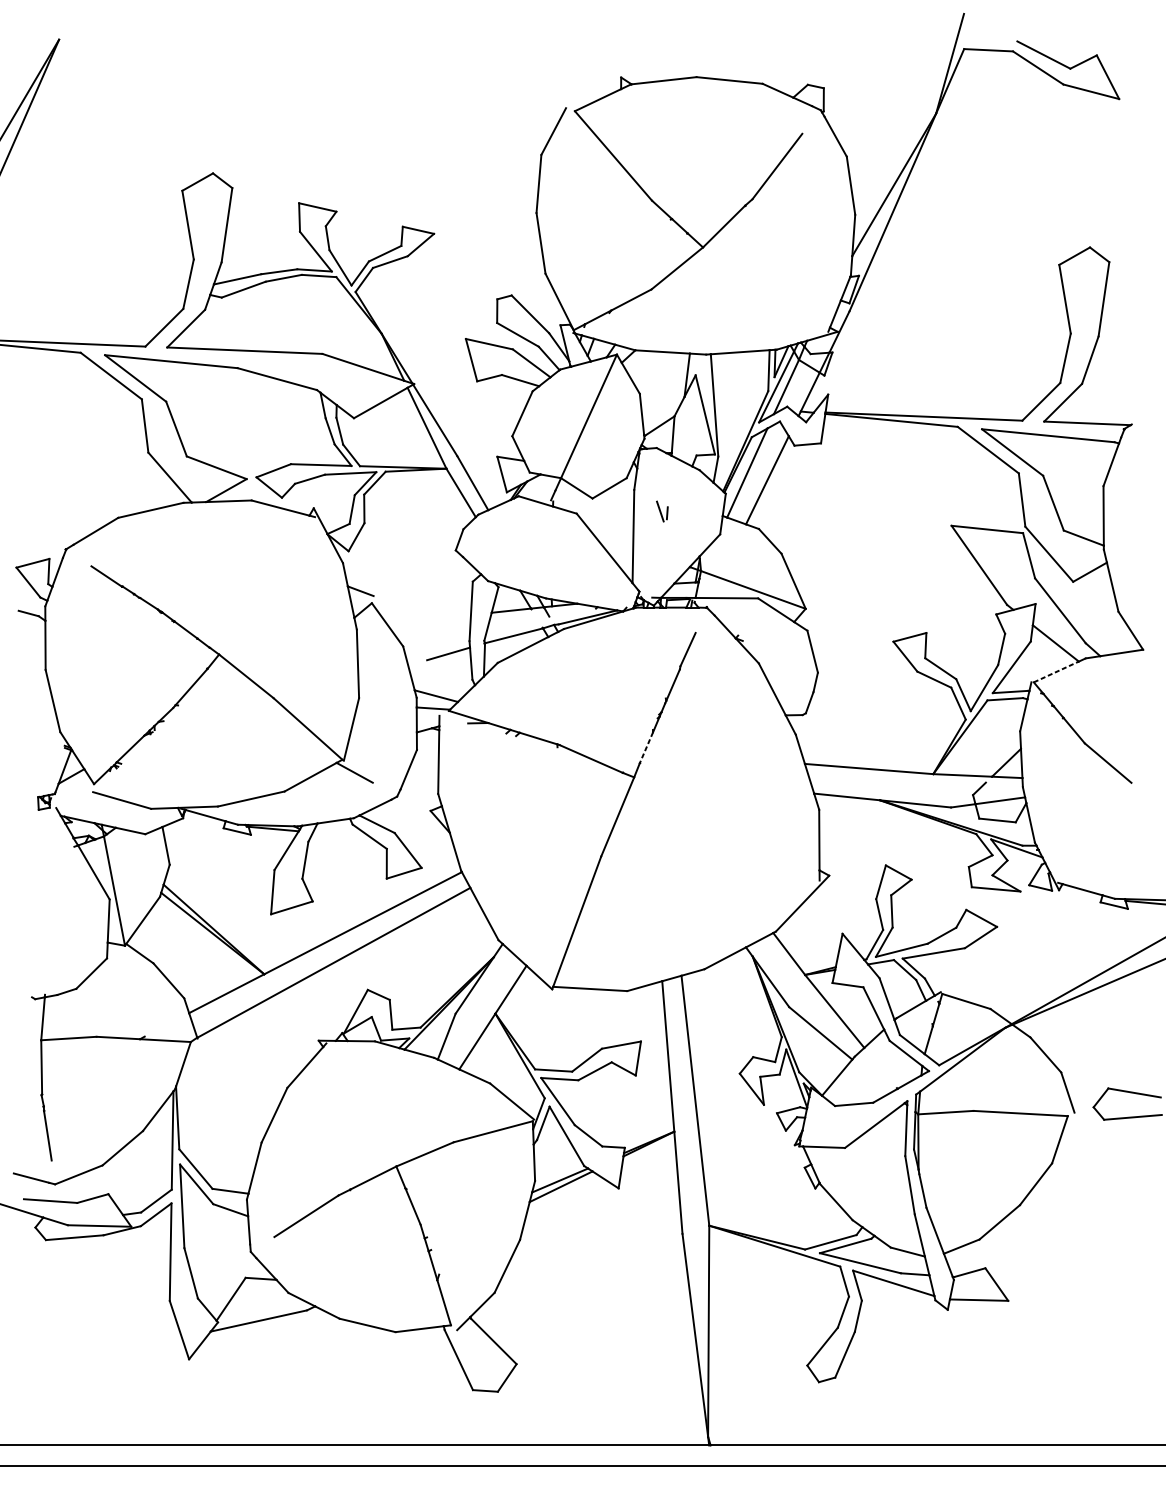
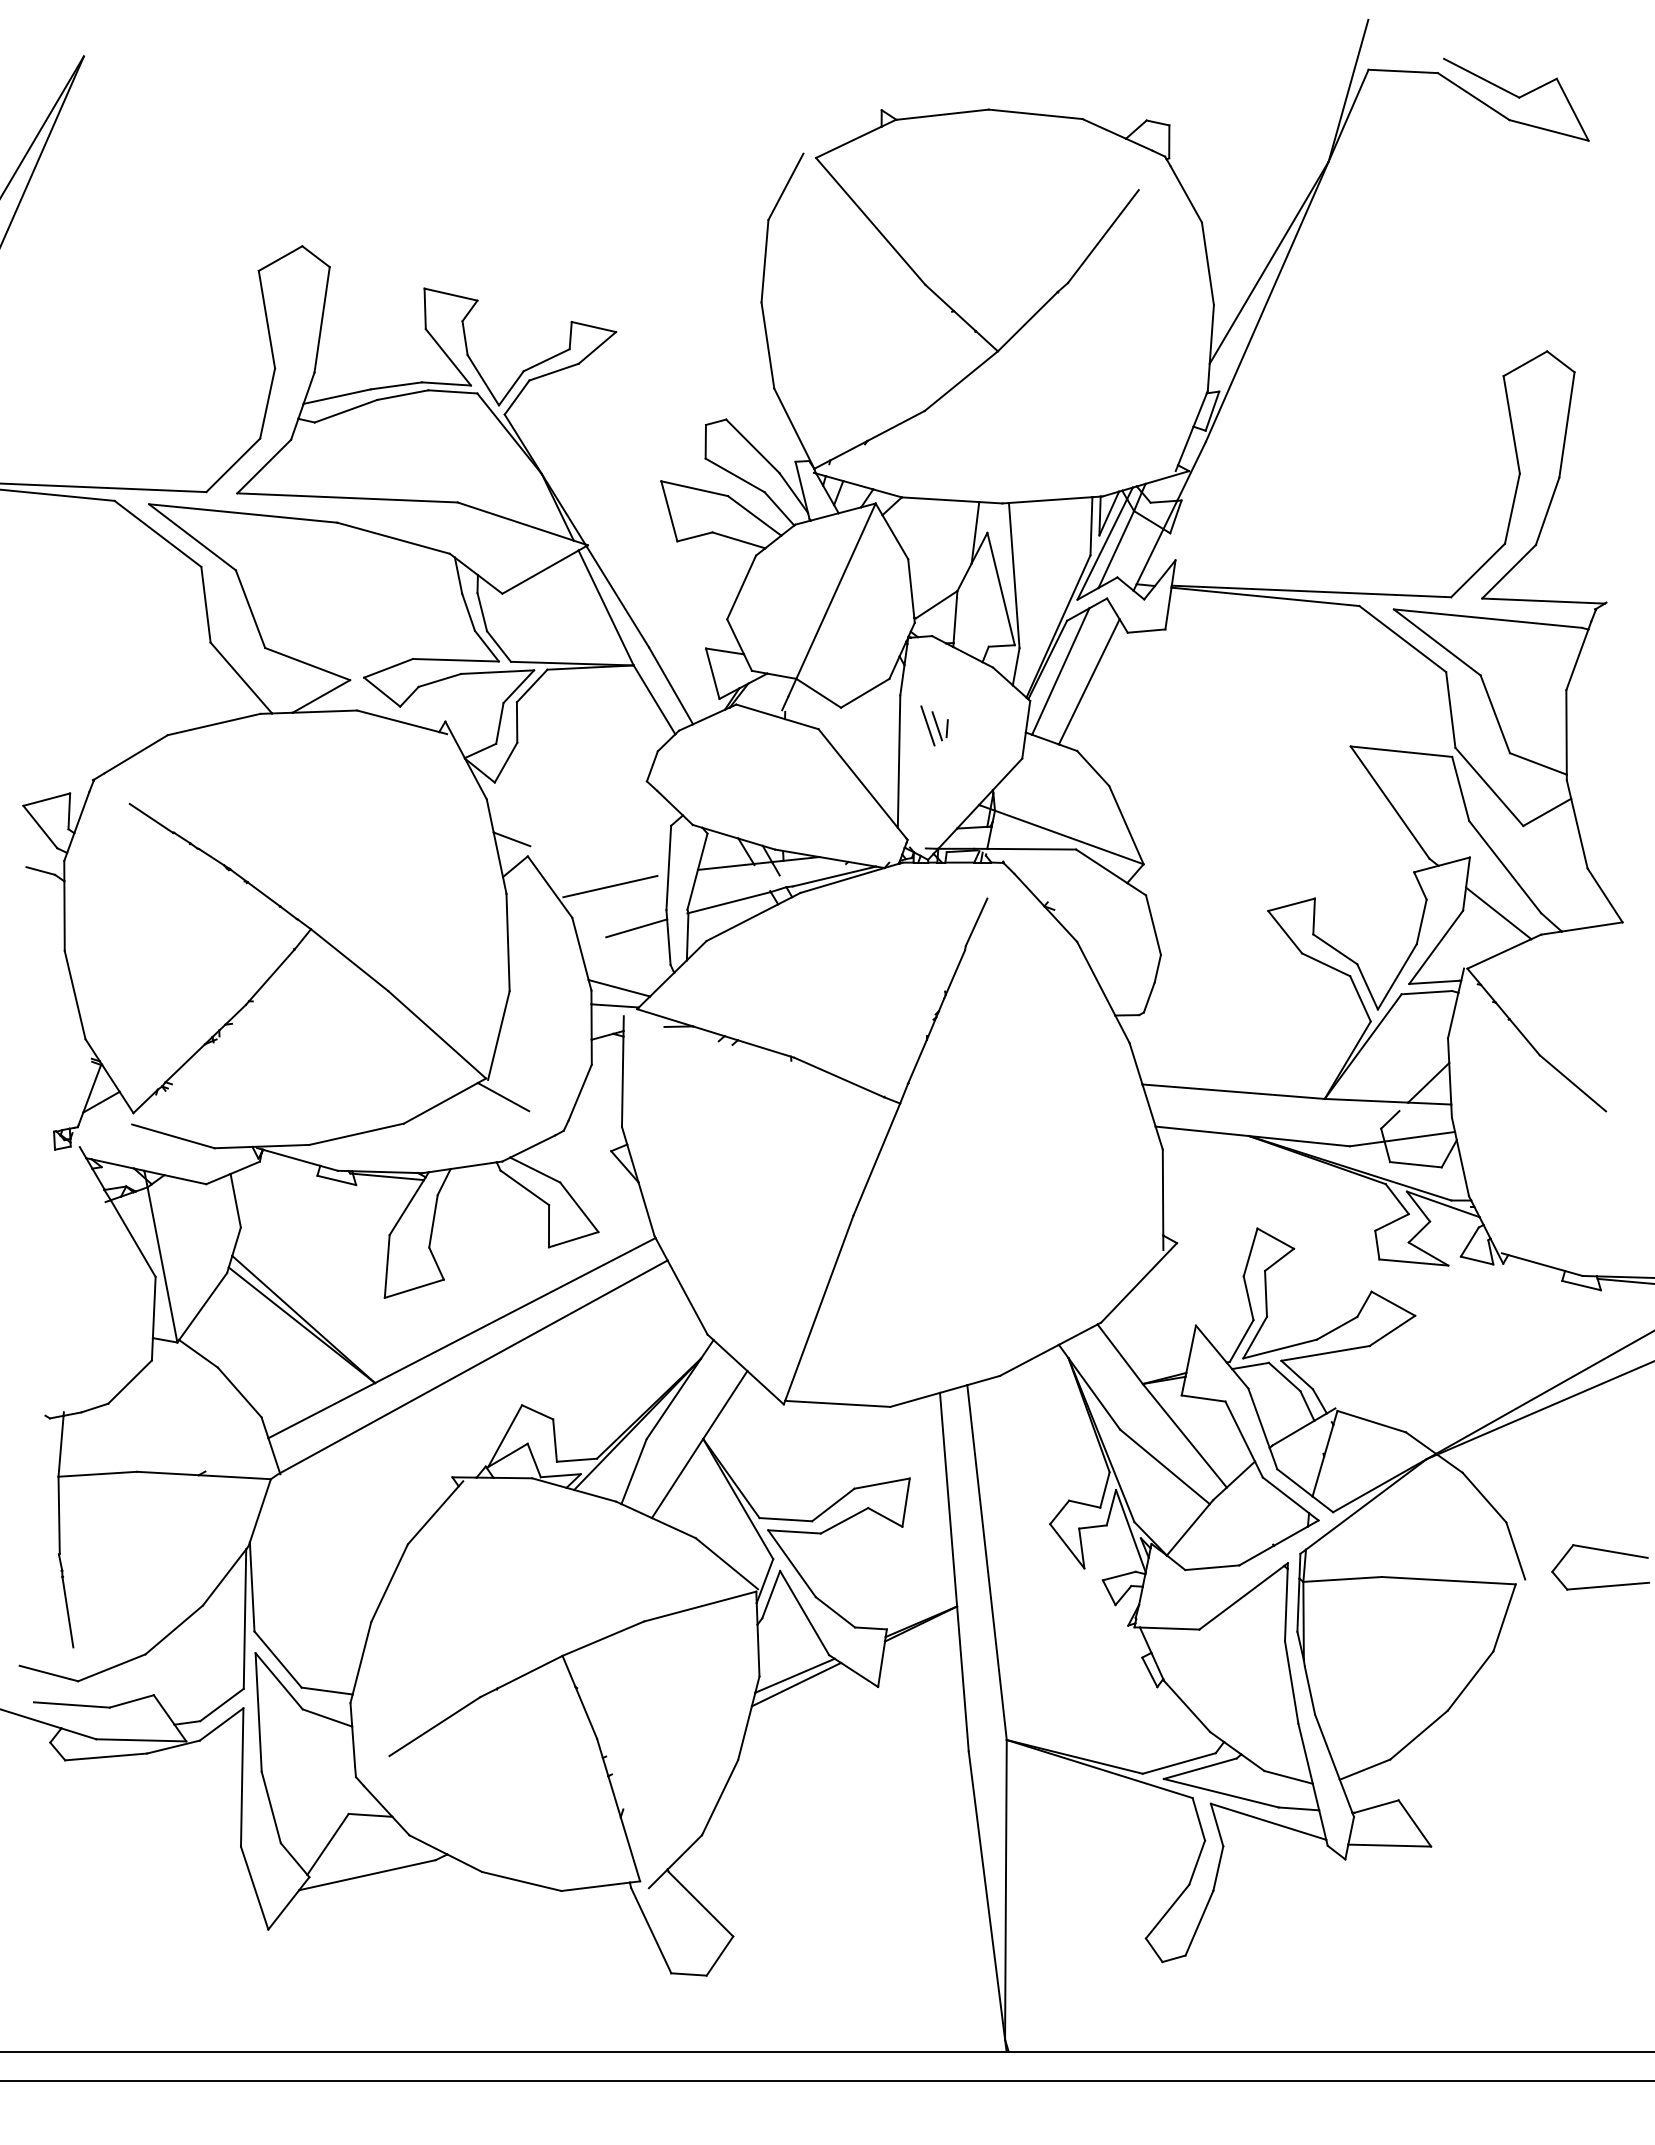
line: (653, 511) -> (927, 725), added
line: (430, 624) -> (610, 886), added
line: (1056, 671) -> (1499, 953), dashed -> solid
line: (646, 748) -> (917, 1062), dashed -> solid

